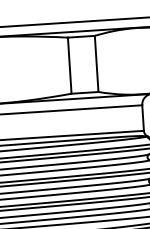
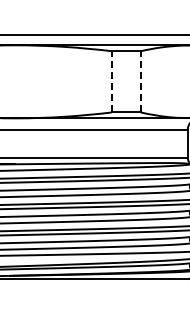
line: (97, 63) -> (141, 81), solid -> dashed
line: (69, 65) -> (111, 81), solid -> dashed

